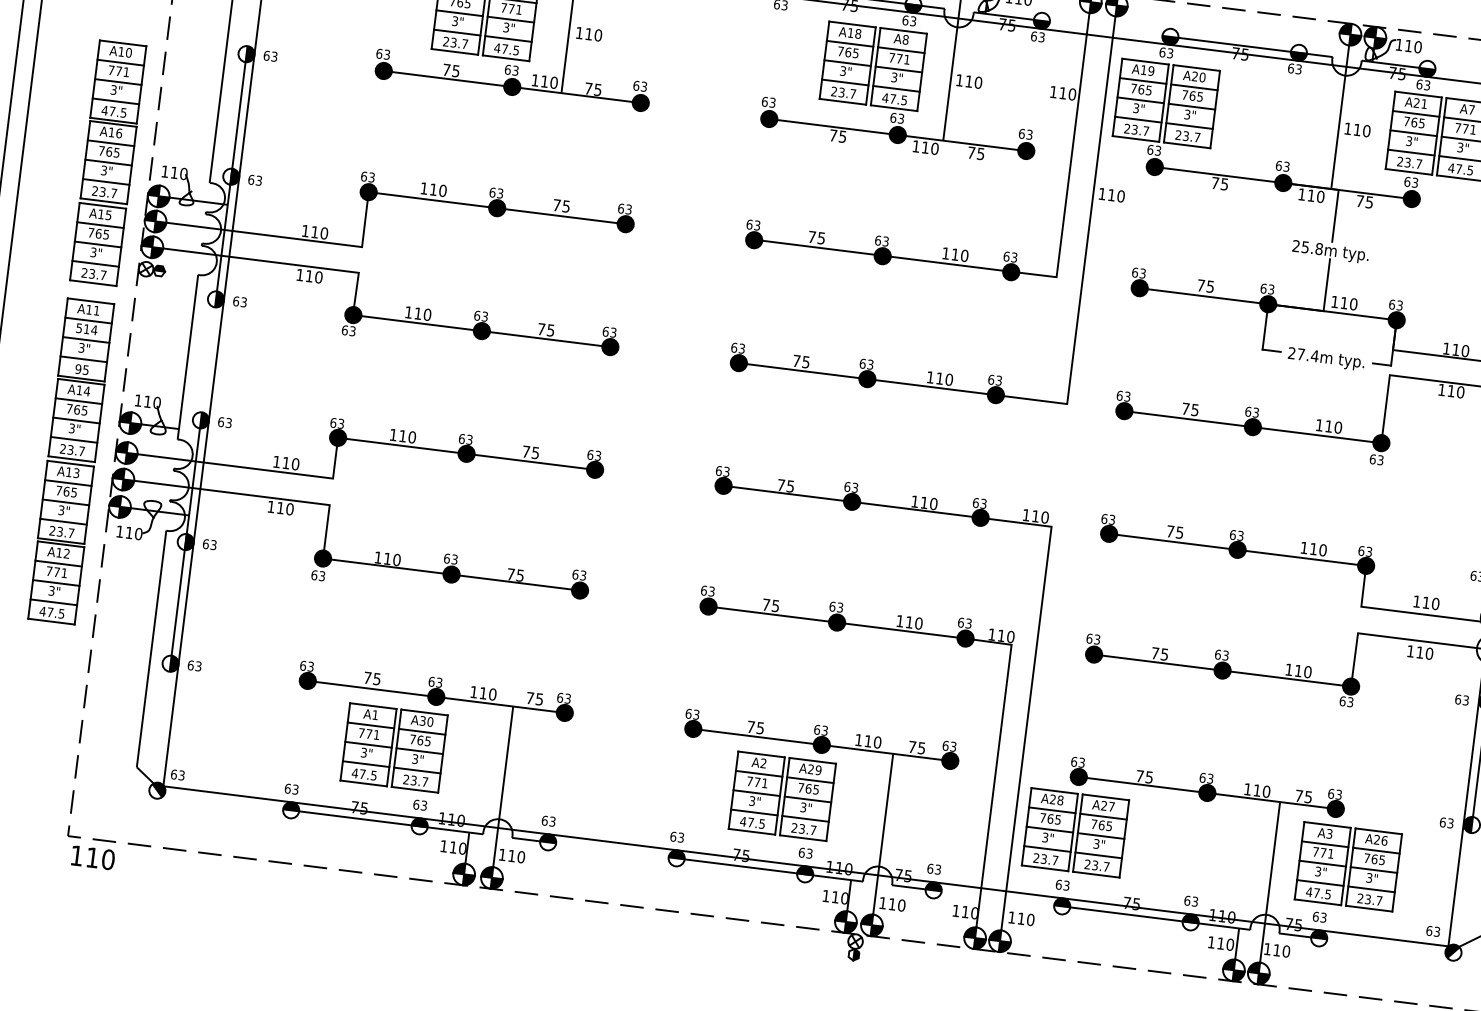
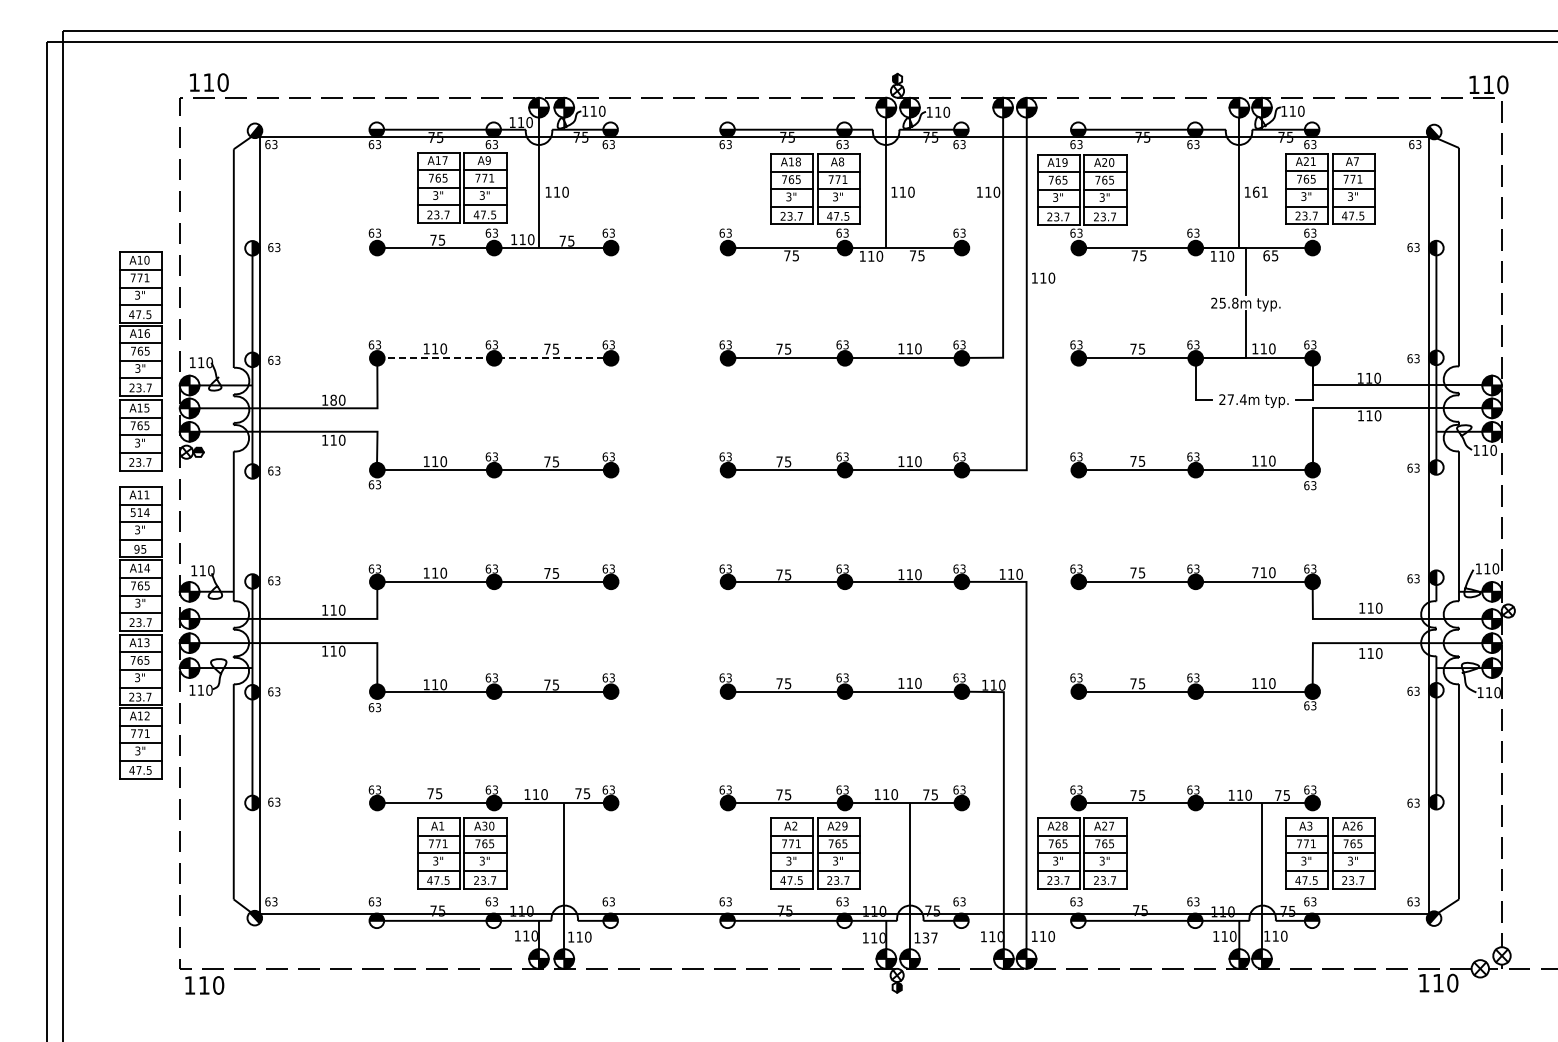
text: (1362, 129) -> (1260, 191), 110 -> 161
text: (1360, 200) -> (1266, 255), 75 -> 65
line: (497, 208) -> (494, 358), solid -> dashed
text: (314, 231) -> (333, 399), 110 -> 180
text: (1304, 547) -> (1255, 572), 110 -> 710
text: (896, 904) -> (929, 937), 110 -> 137

